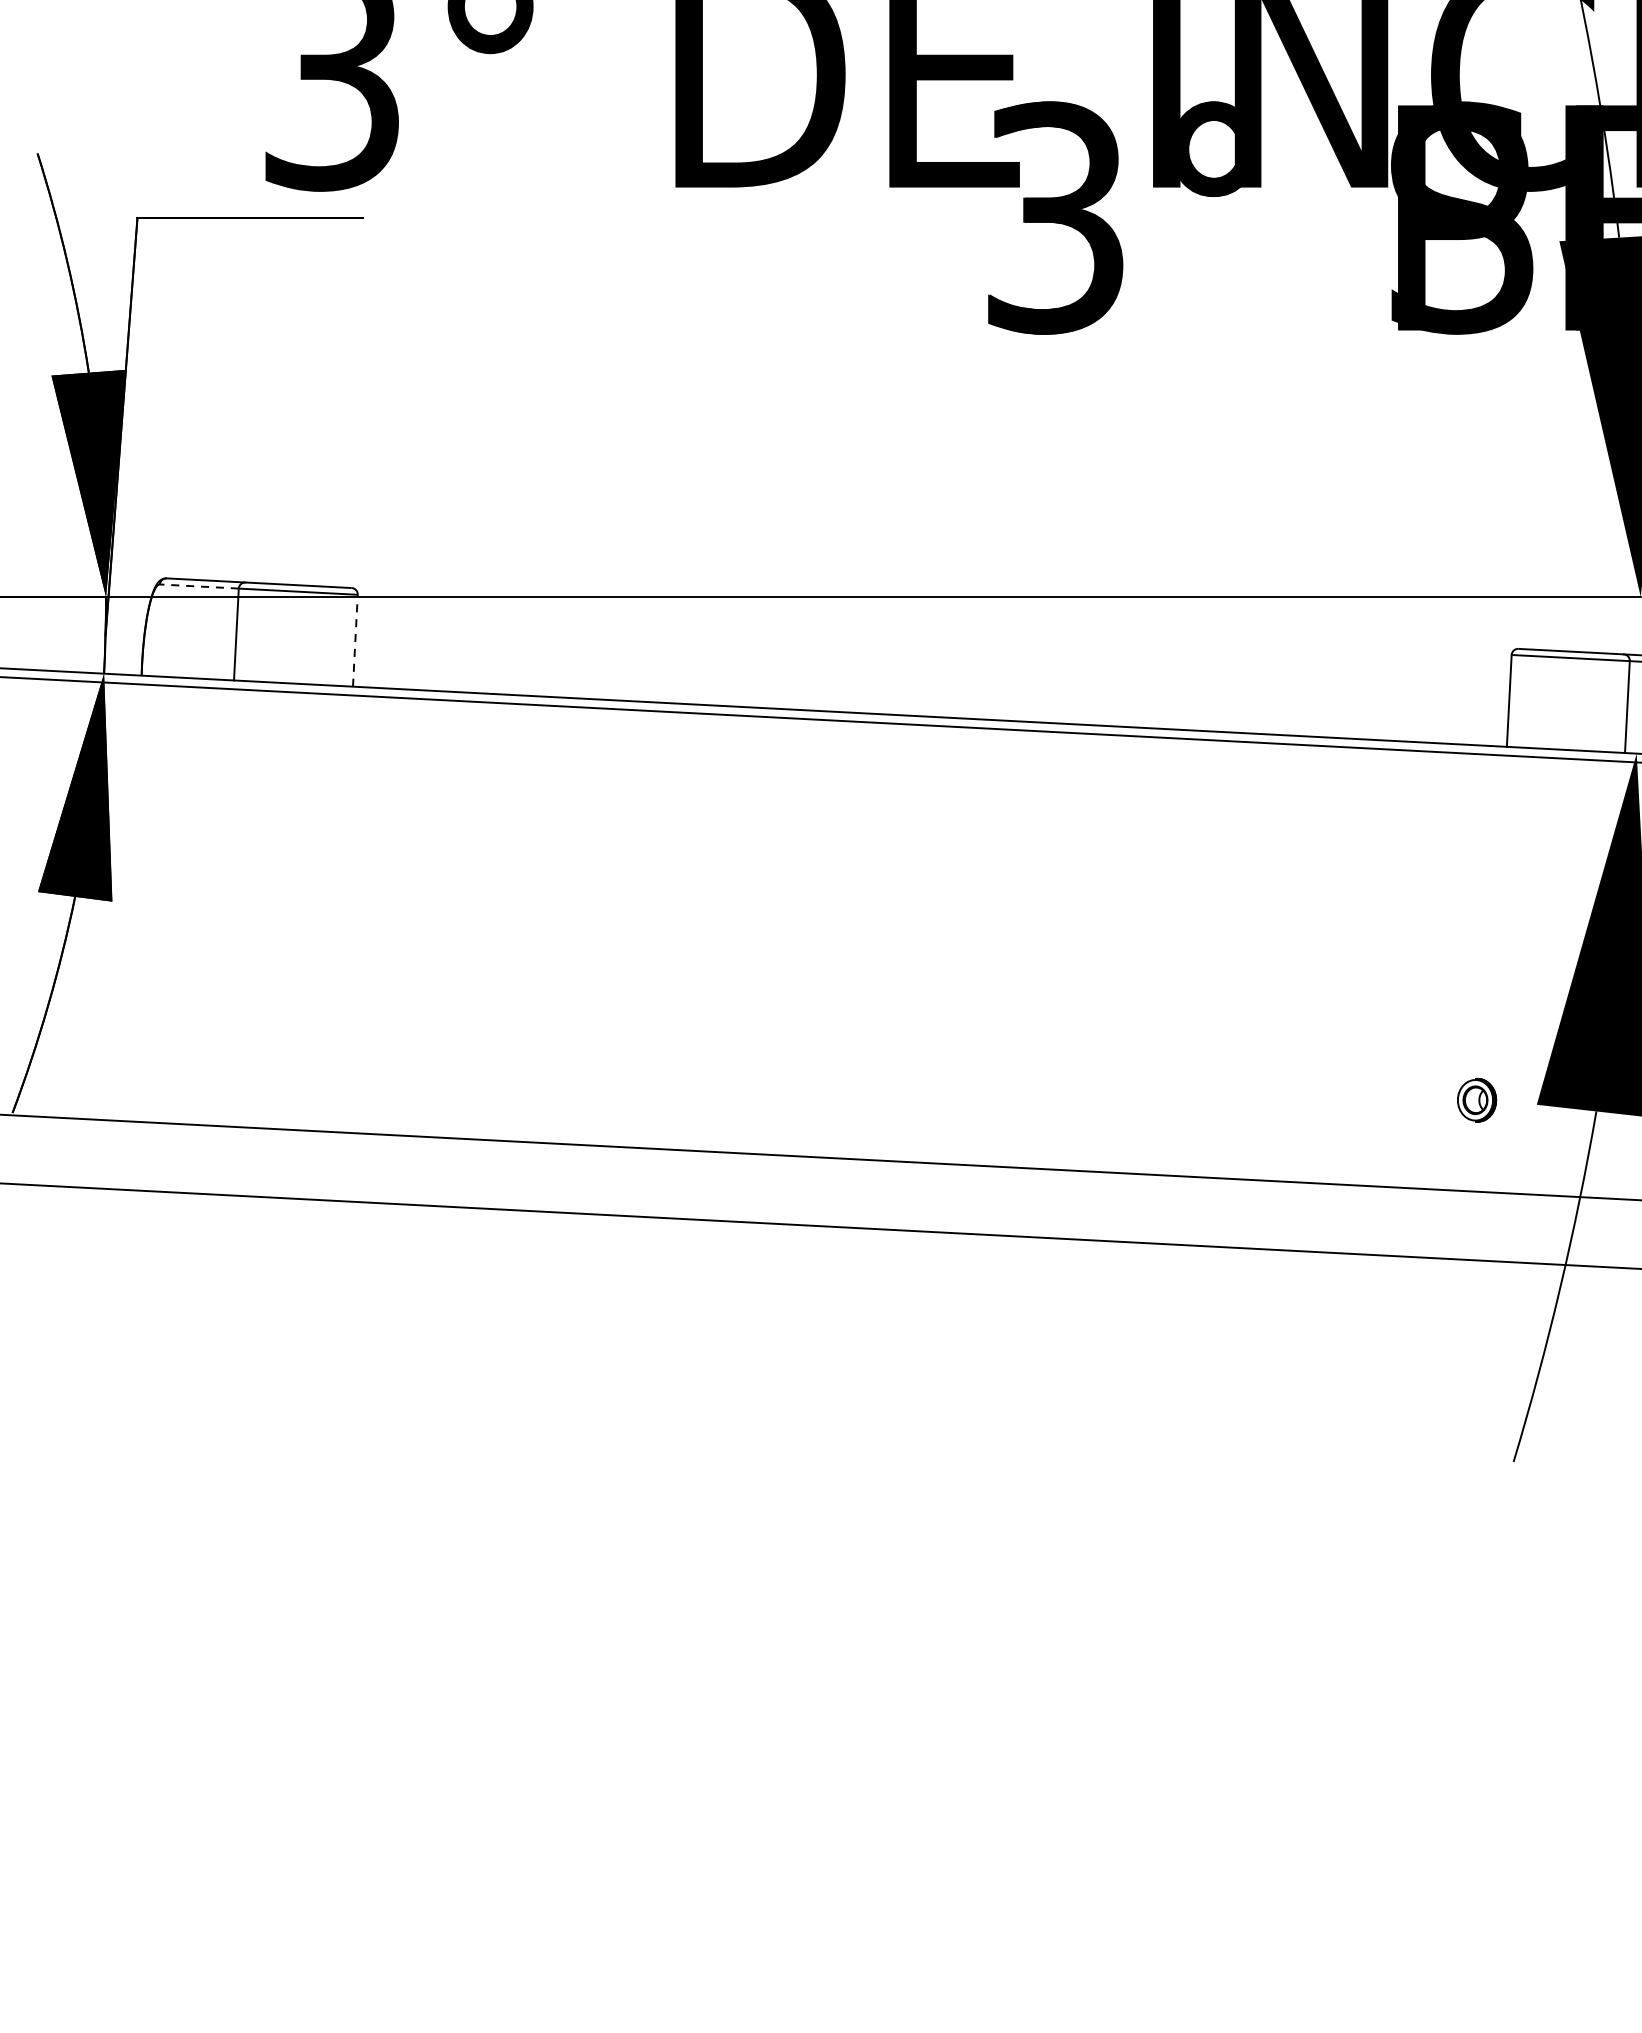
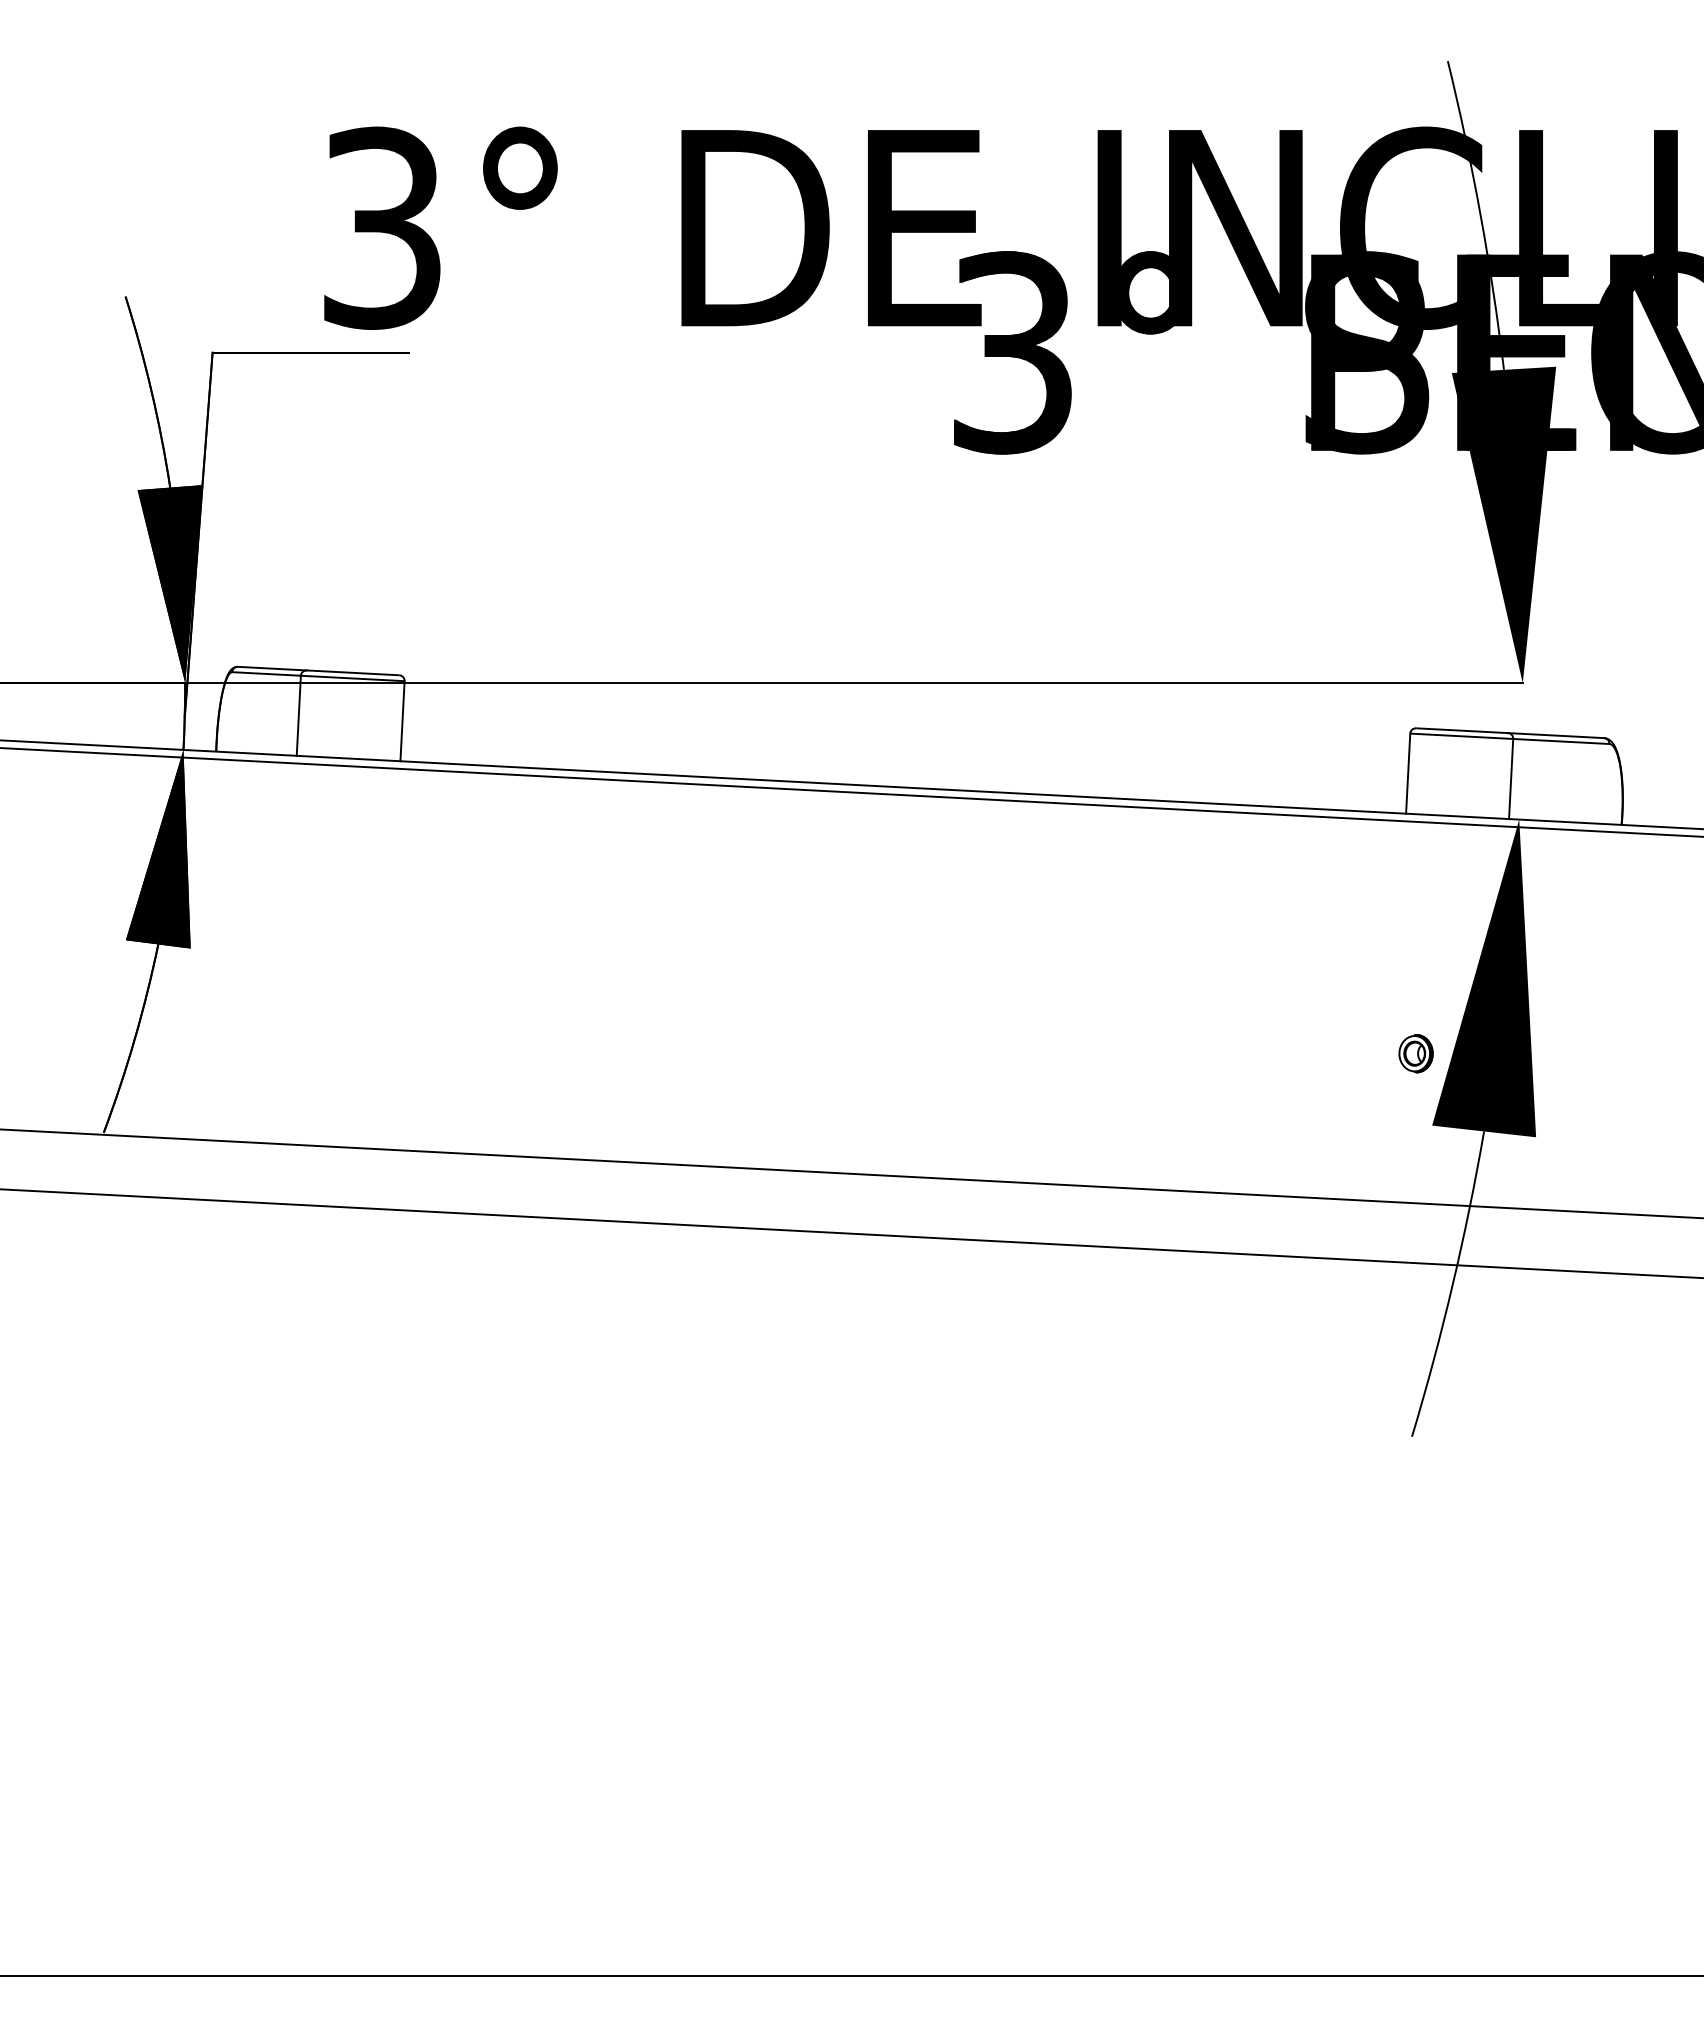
line: (199, 586) -> (266, 673), dashed -> solid
line: (355, 639) -> (402, 720), dashed -> solid
part: (1476, 1100) -> (1415, 1053), moved

